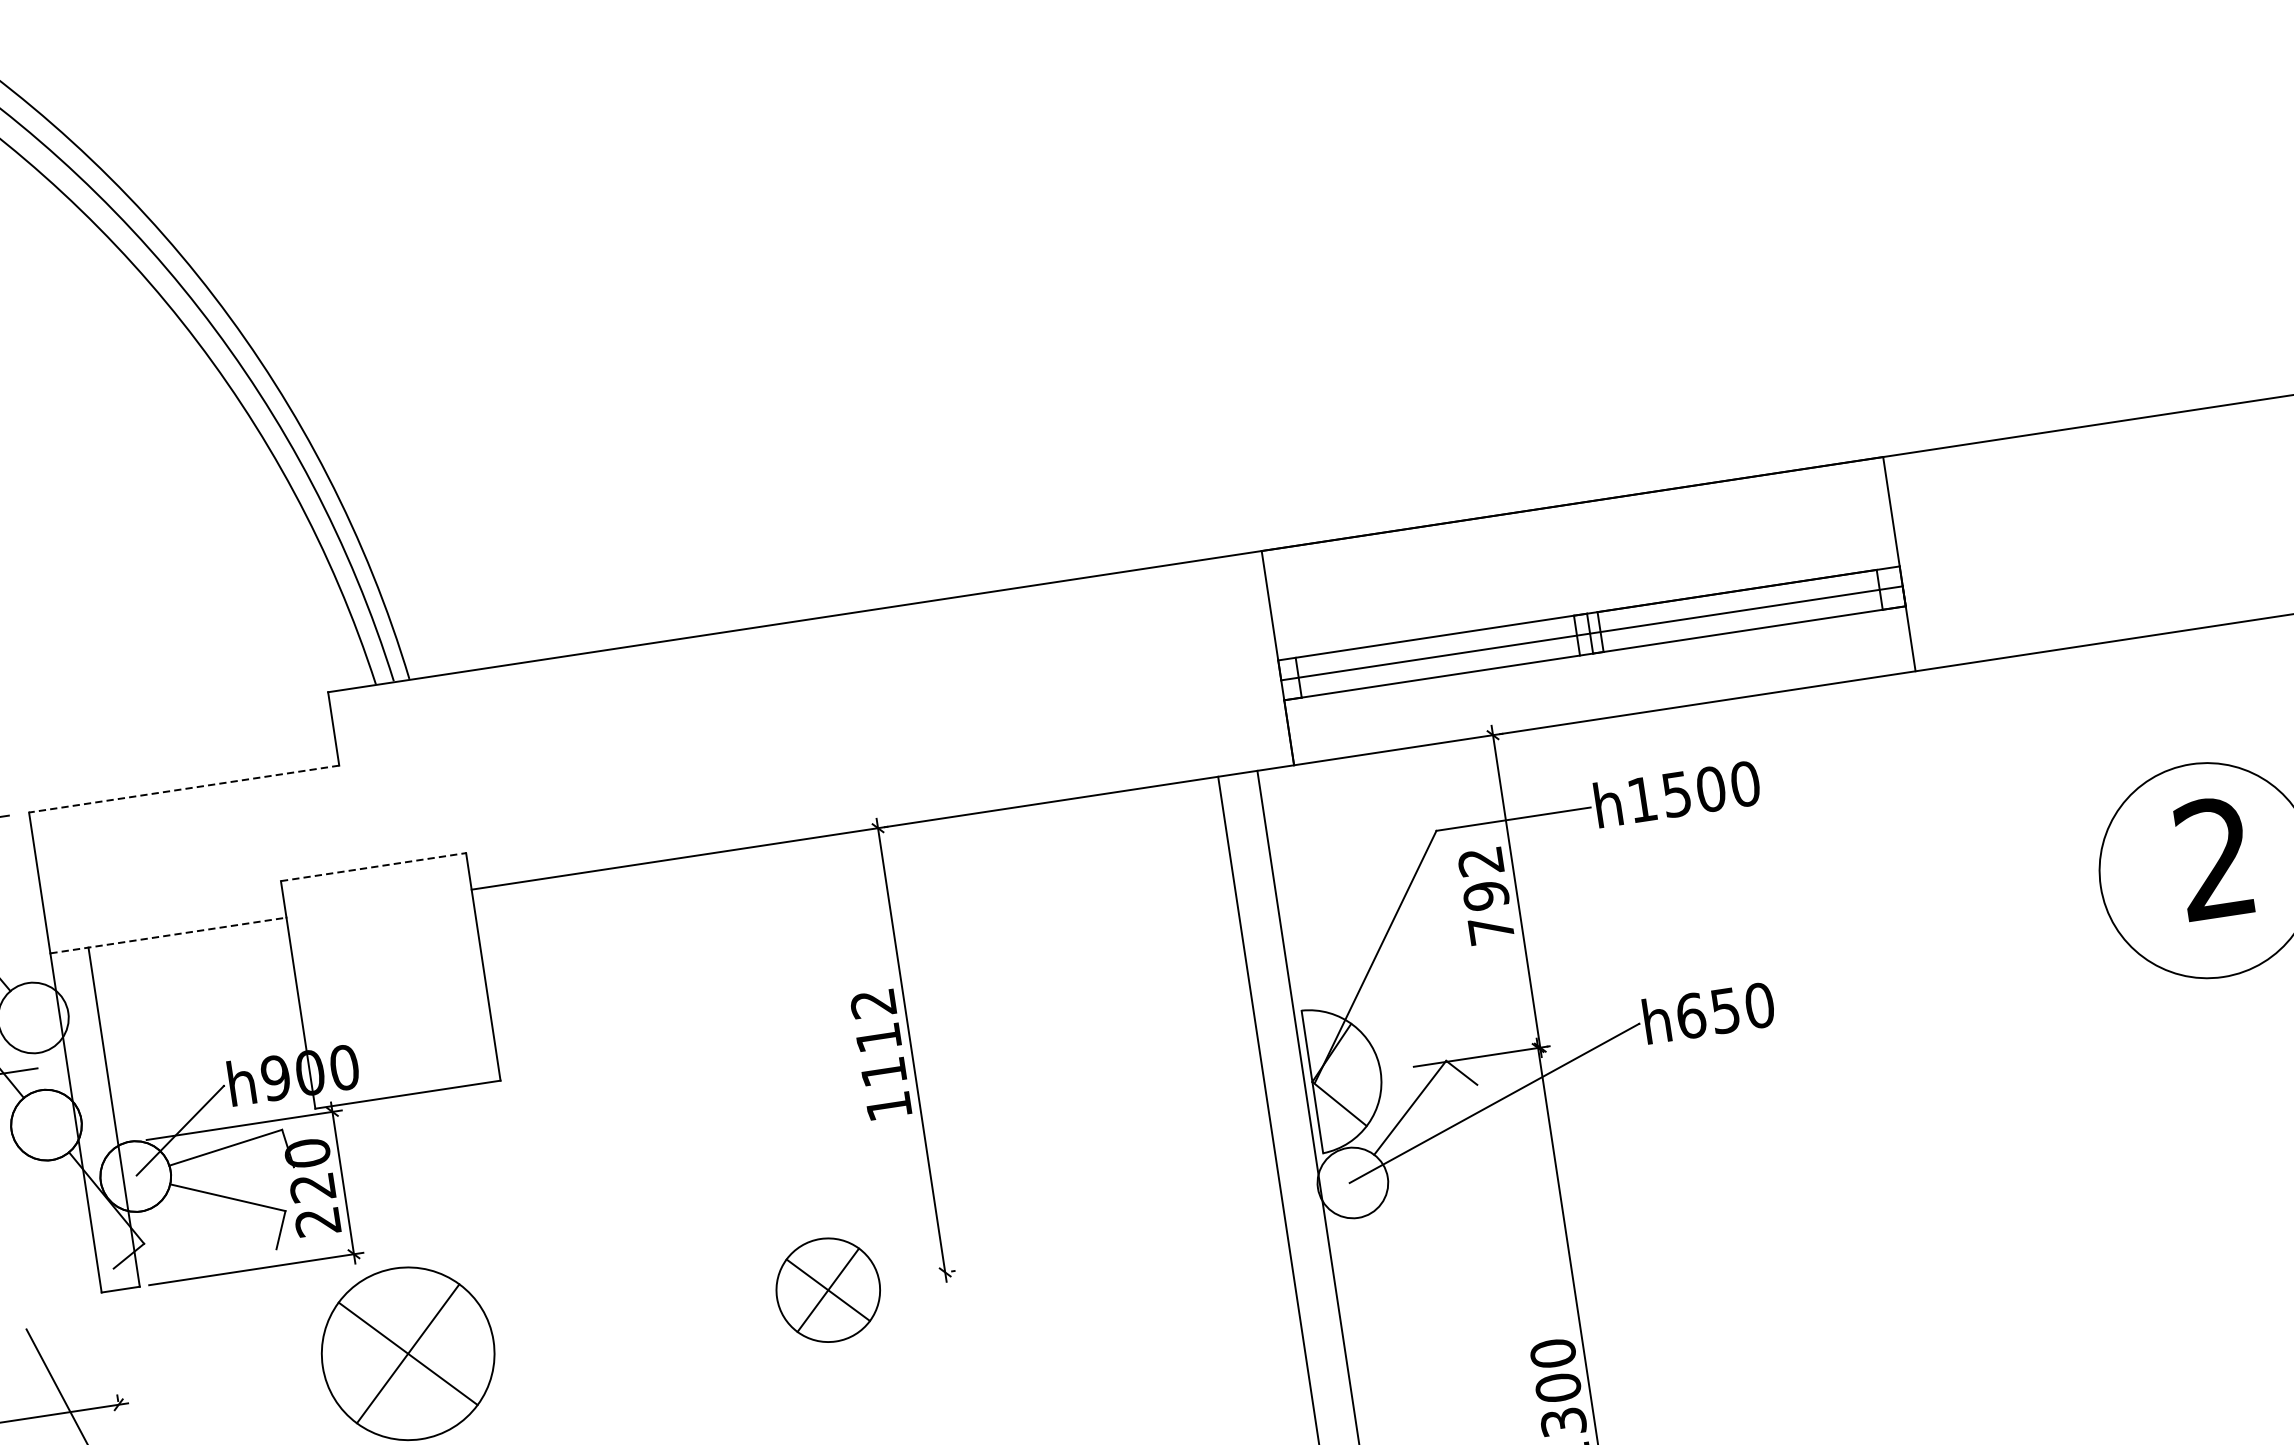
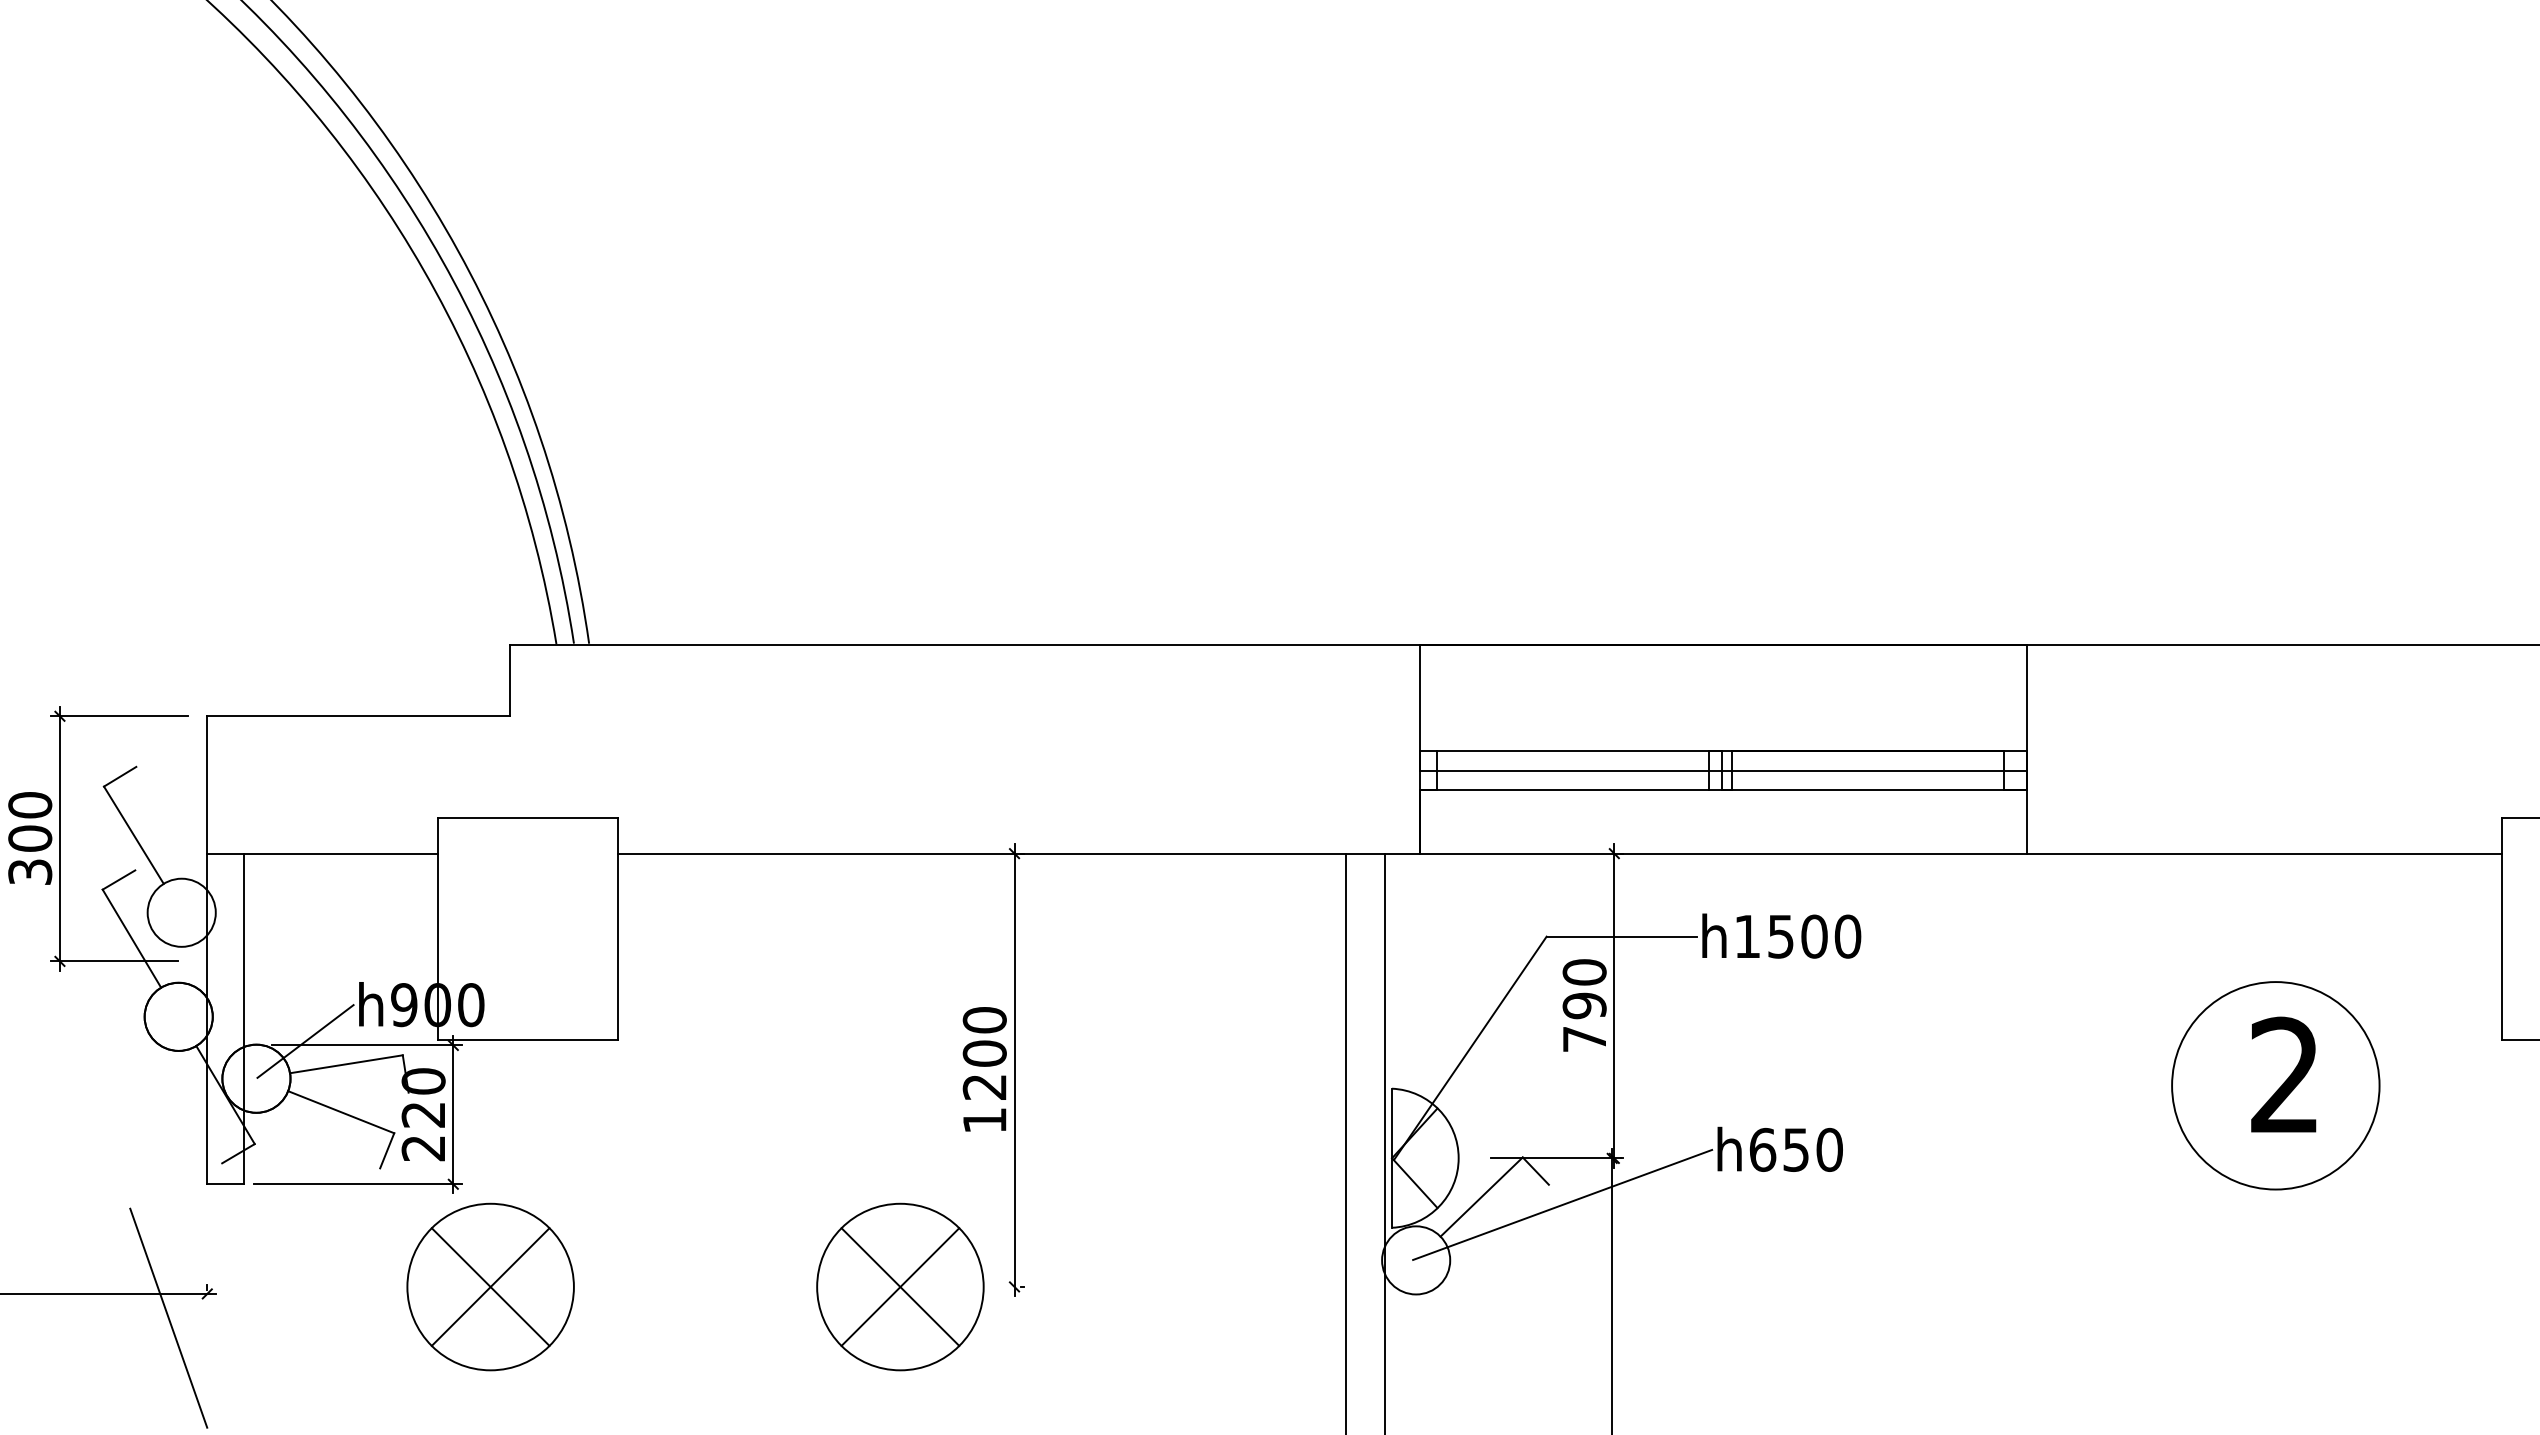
line: (184, 789) -> (358, 716), dashed -> solid
text: (1480, 861) -> (1584, 972), 792 -> 790
line: (374, 866) -> (528, 817), dashed -> solid
line: (168, 935) -> (322, 853), dashed -> solid
text: (878, 1037) -> (984, 1053), 1112 -> 1200
part: (828, 1289) -> (900, 1286), size x1.67

